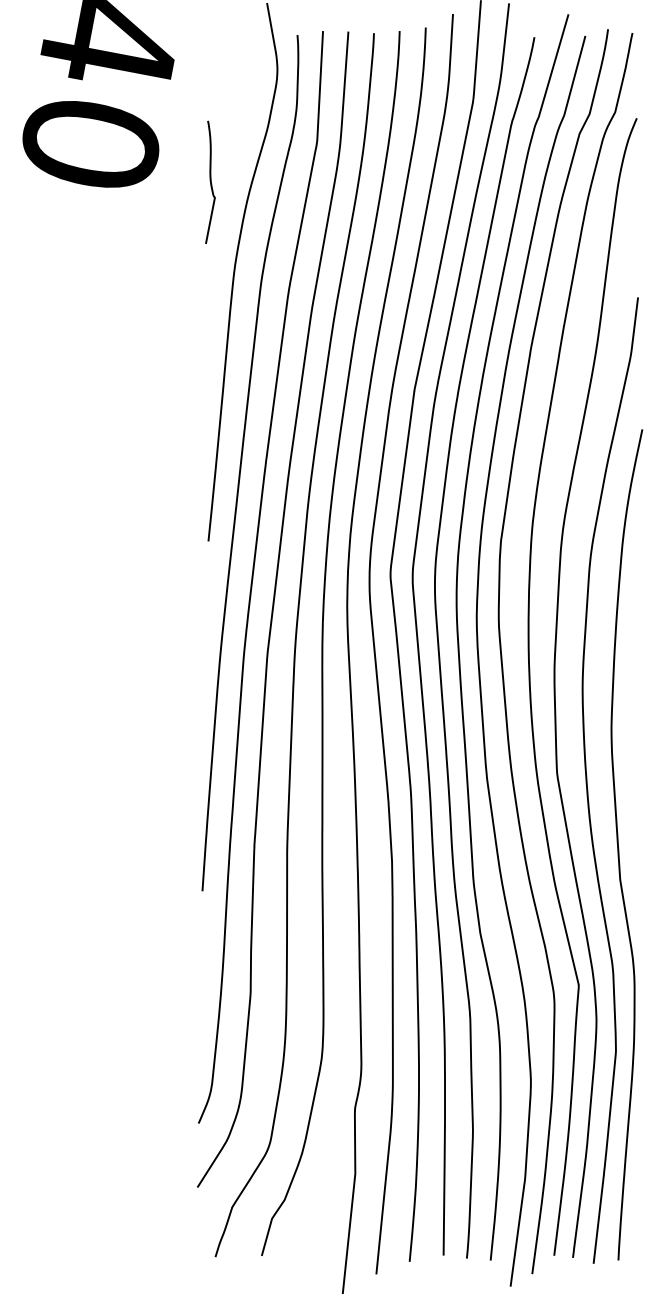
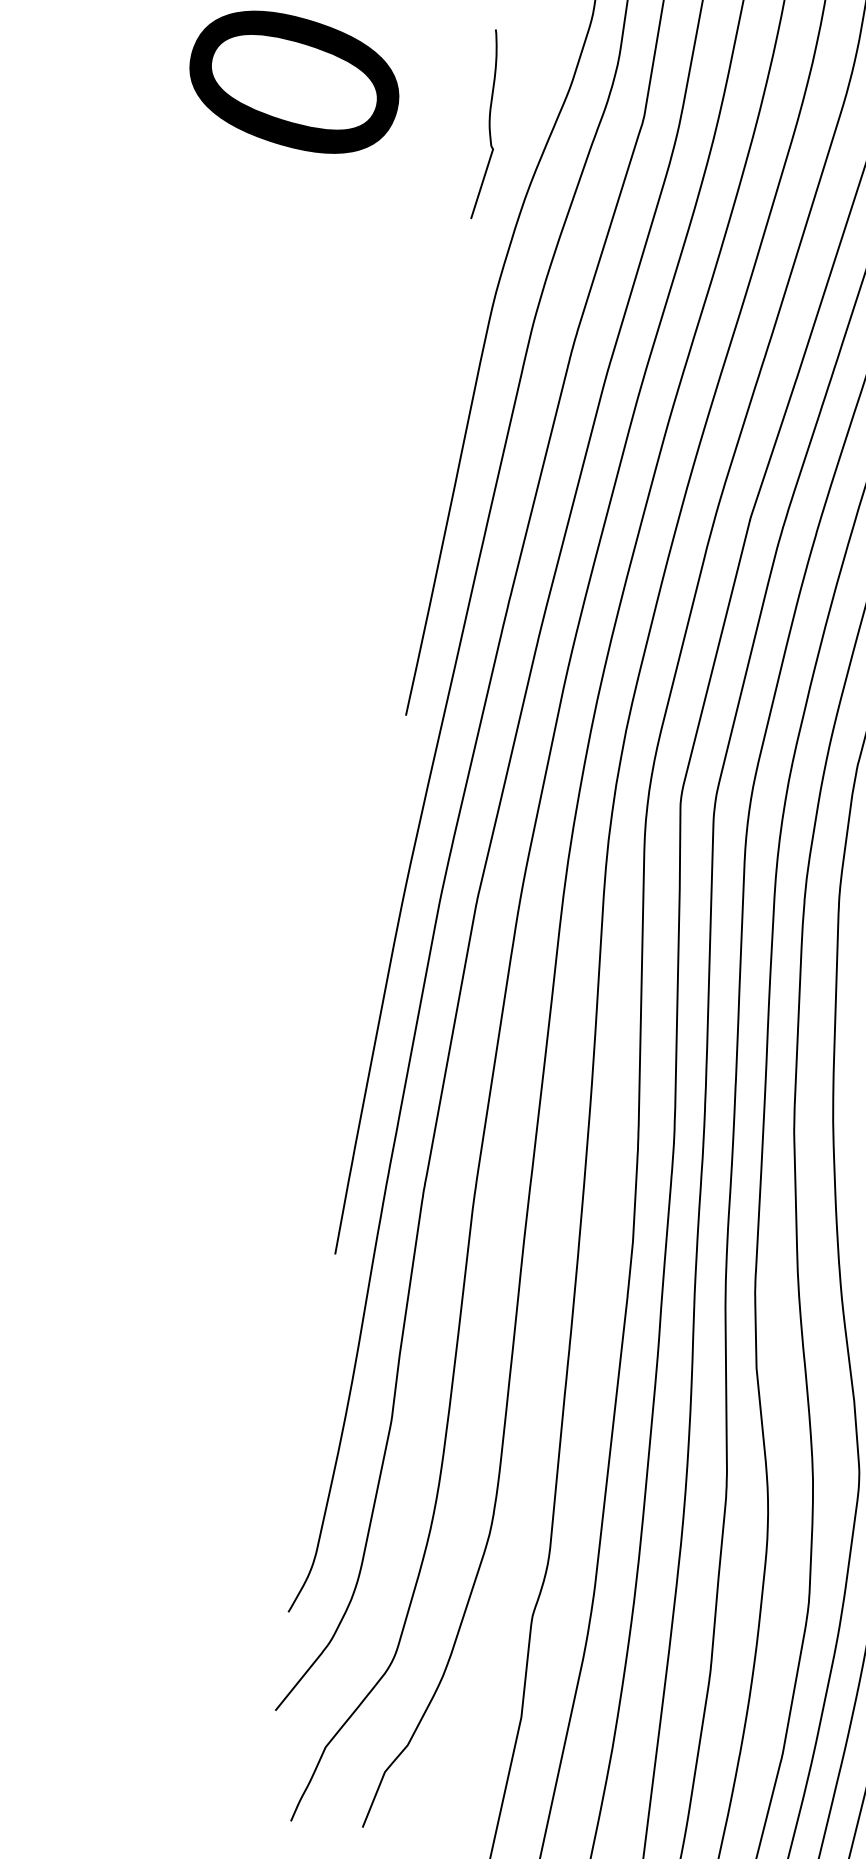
curve: (210, 181) -> (489, 123), moved

